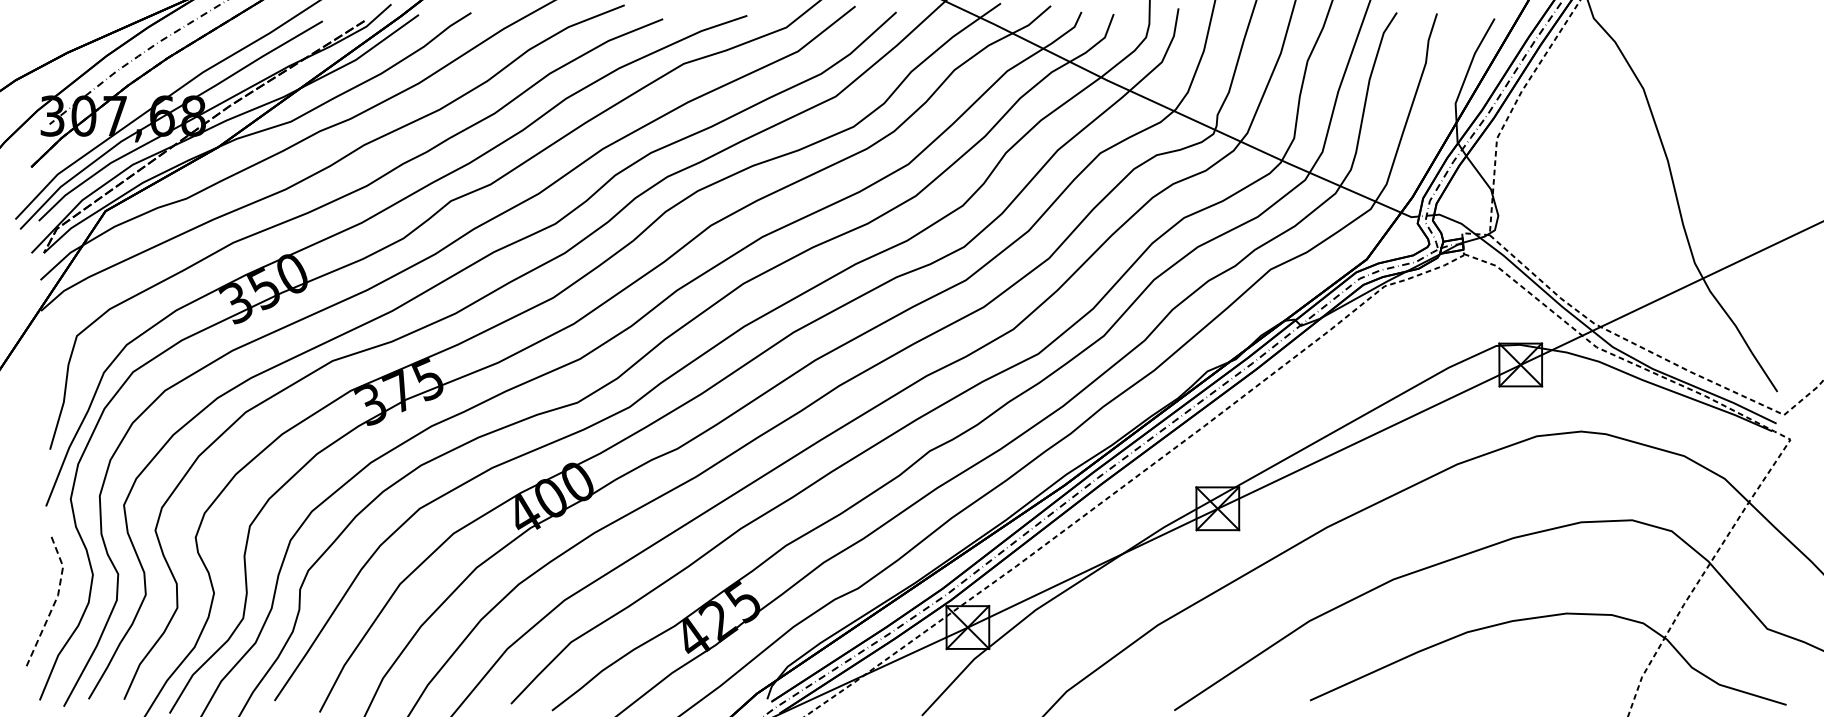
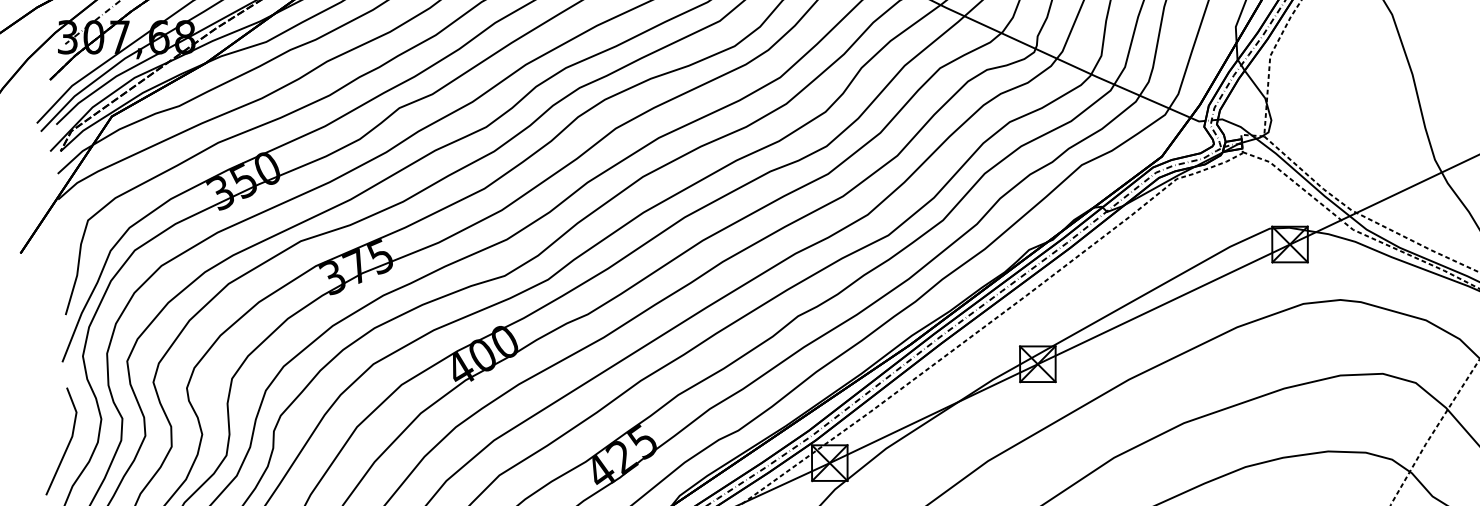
line: (55, 601) -> (70, 441), dashed -> solid

